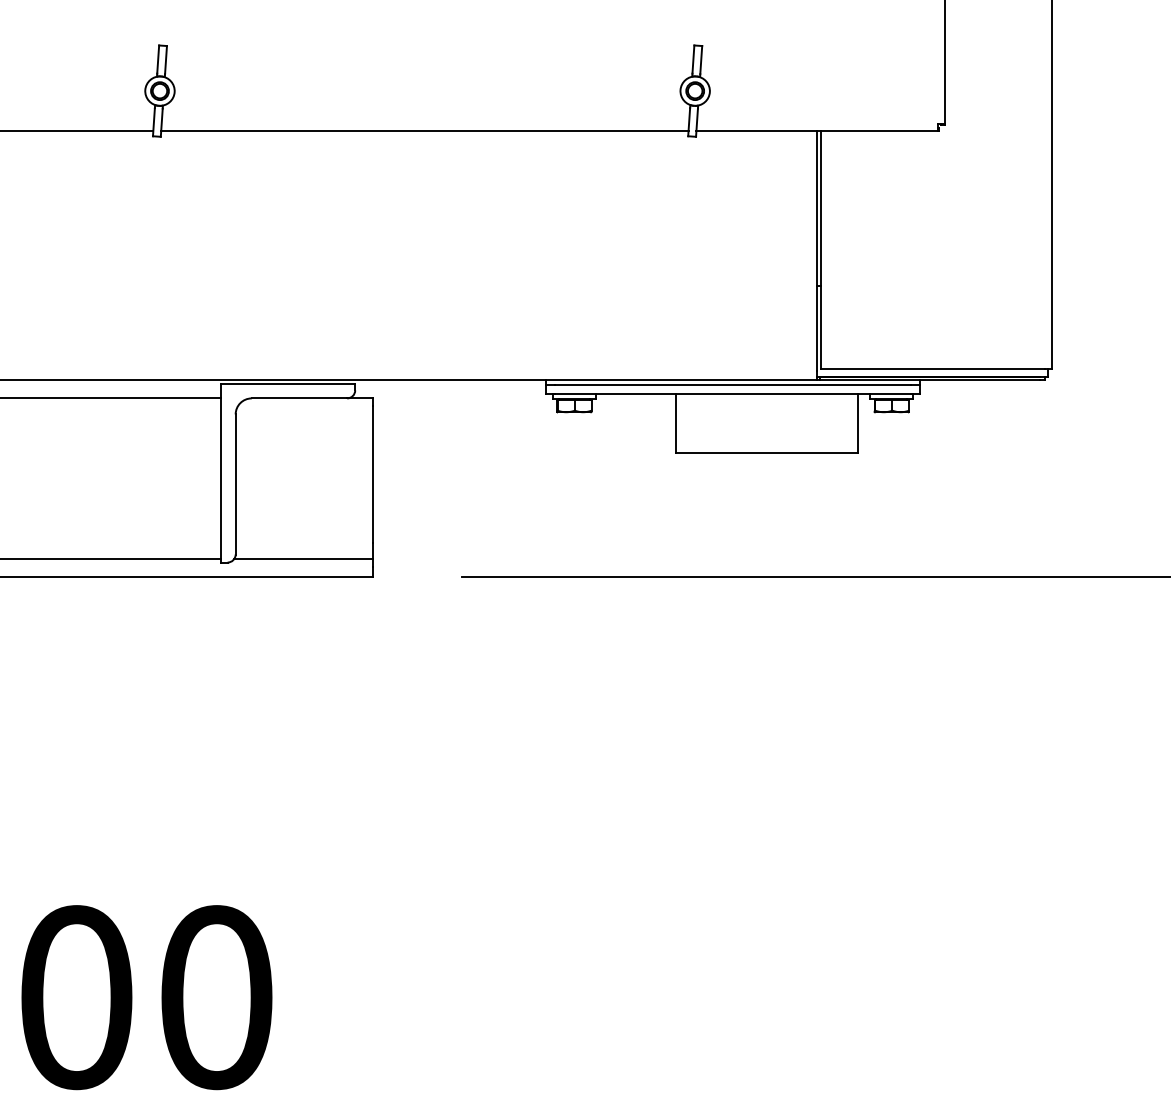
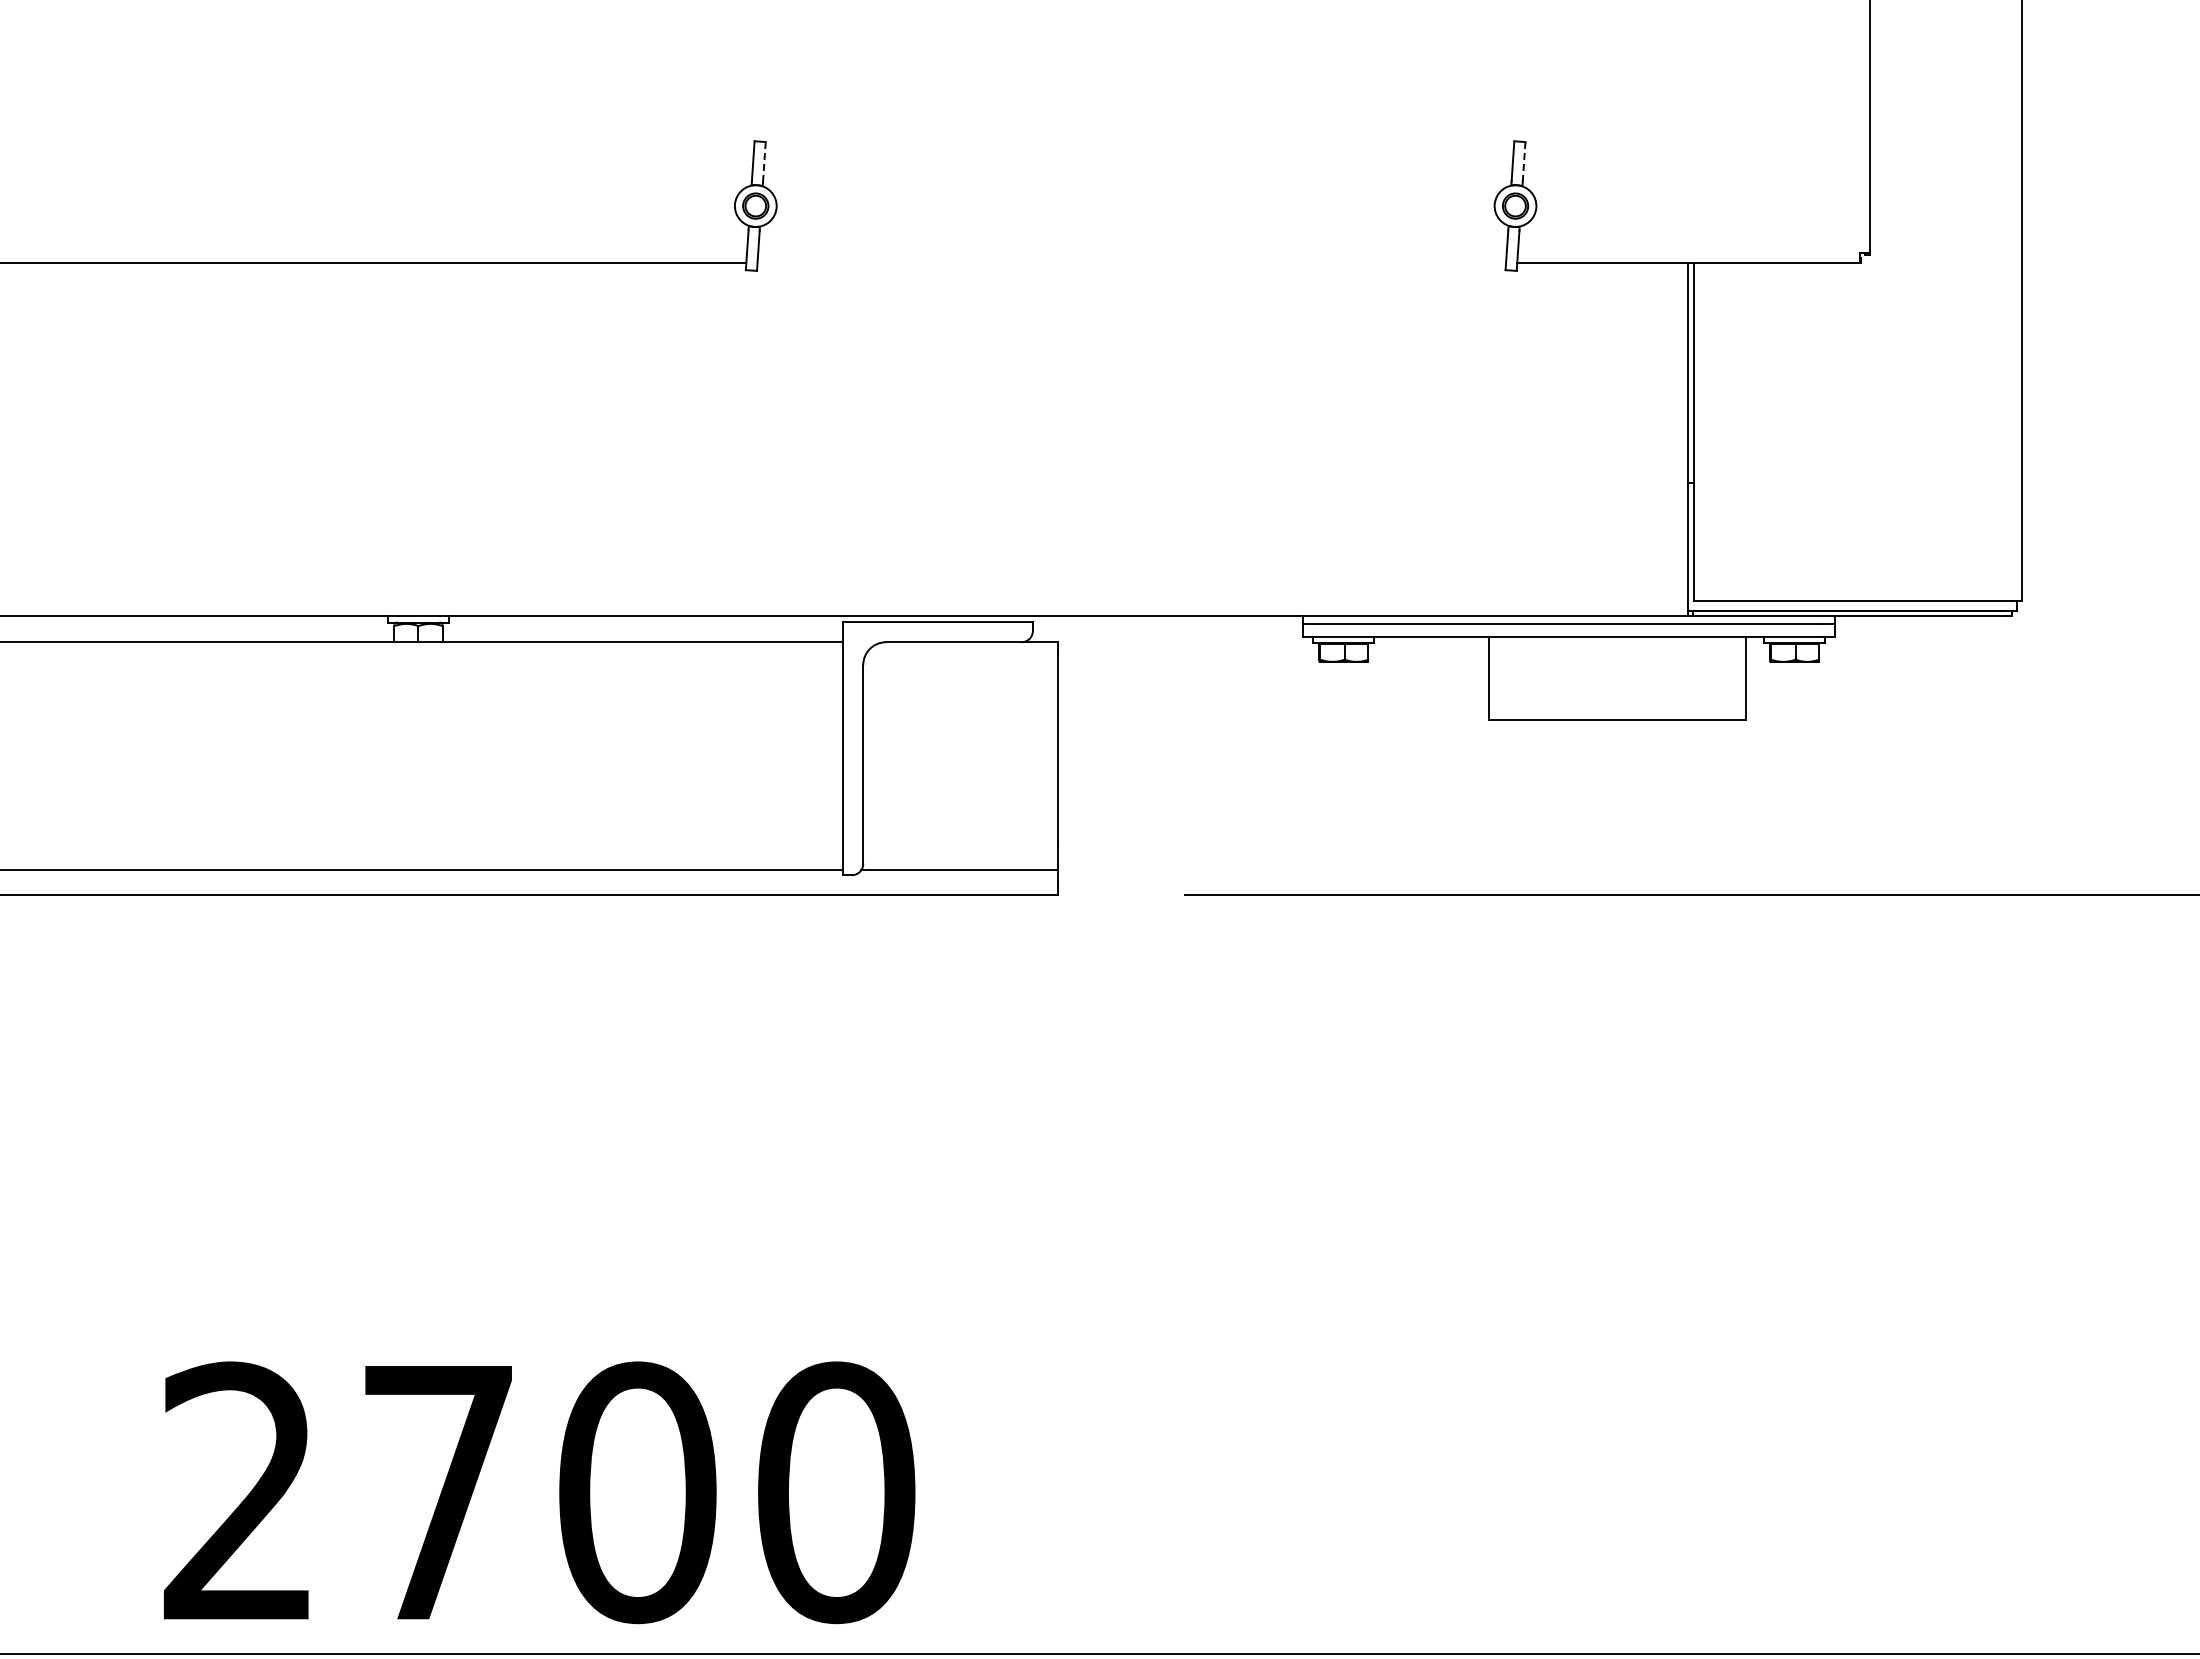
line: (166, 60) -> (764, 162), solid -> dashed
line: (701, 60) -> (1524, 162), solid -> dashed
line: (424, 131) -> (1131, 263), removed

